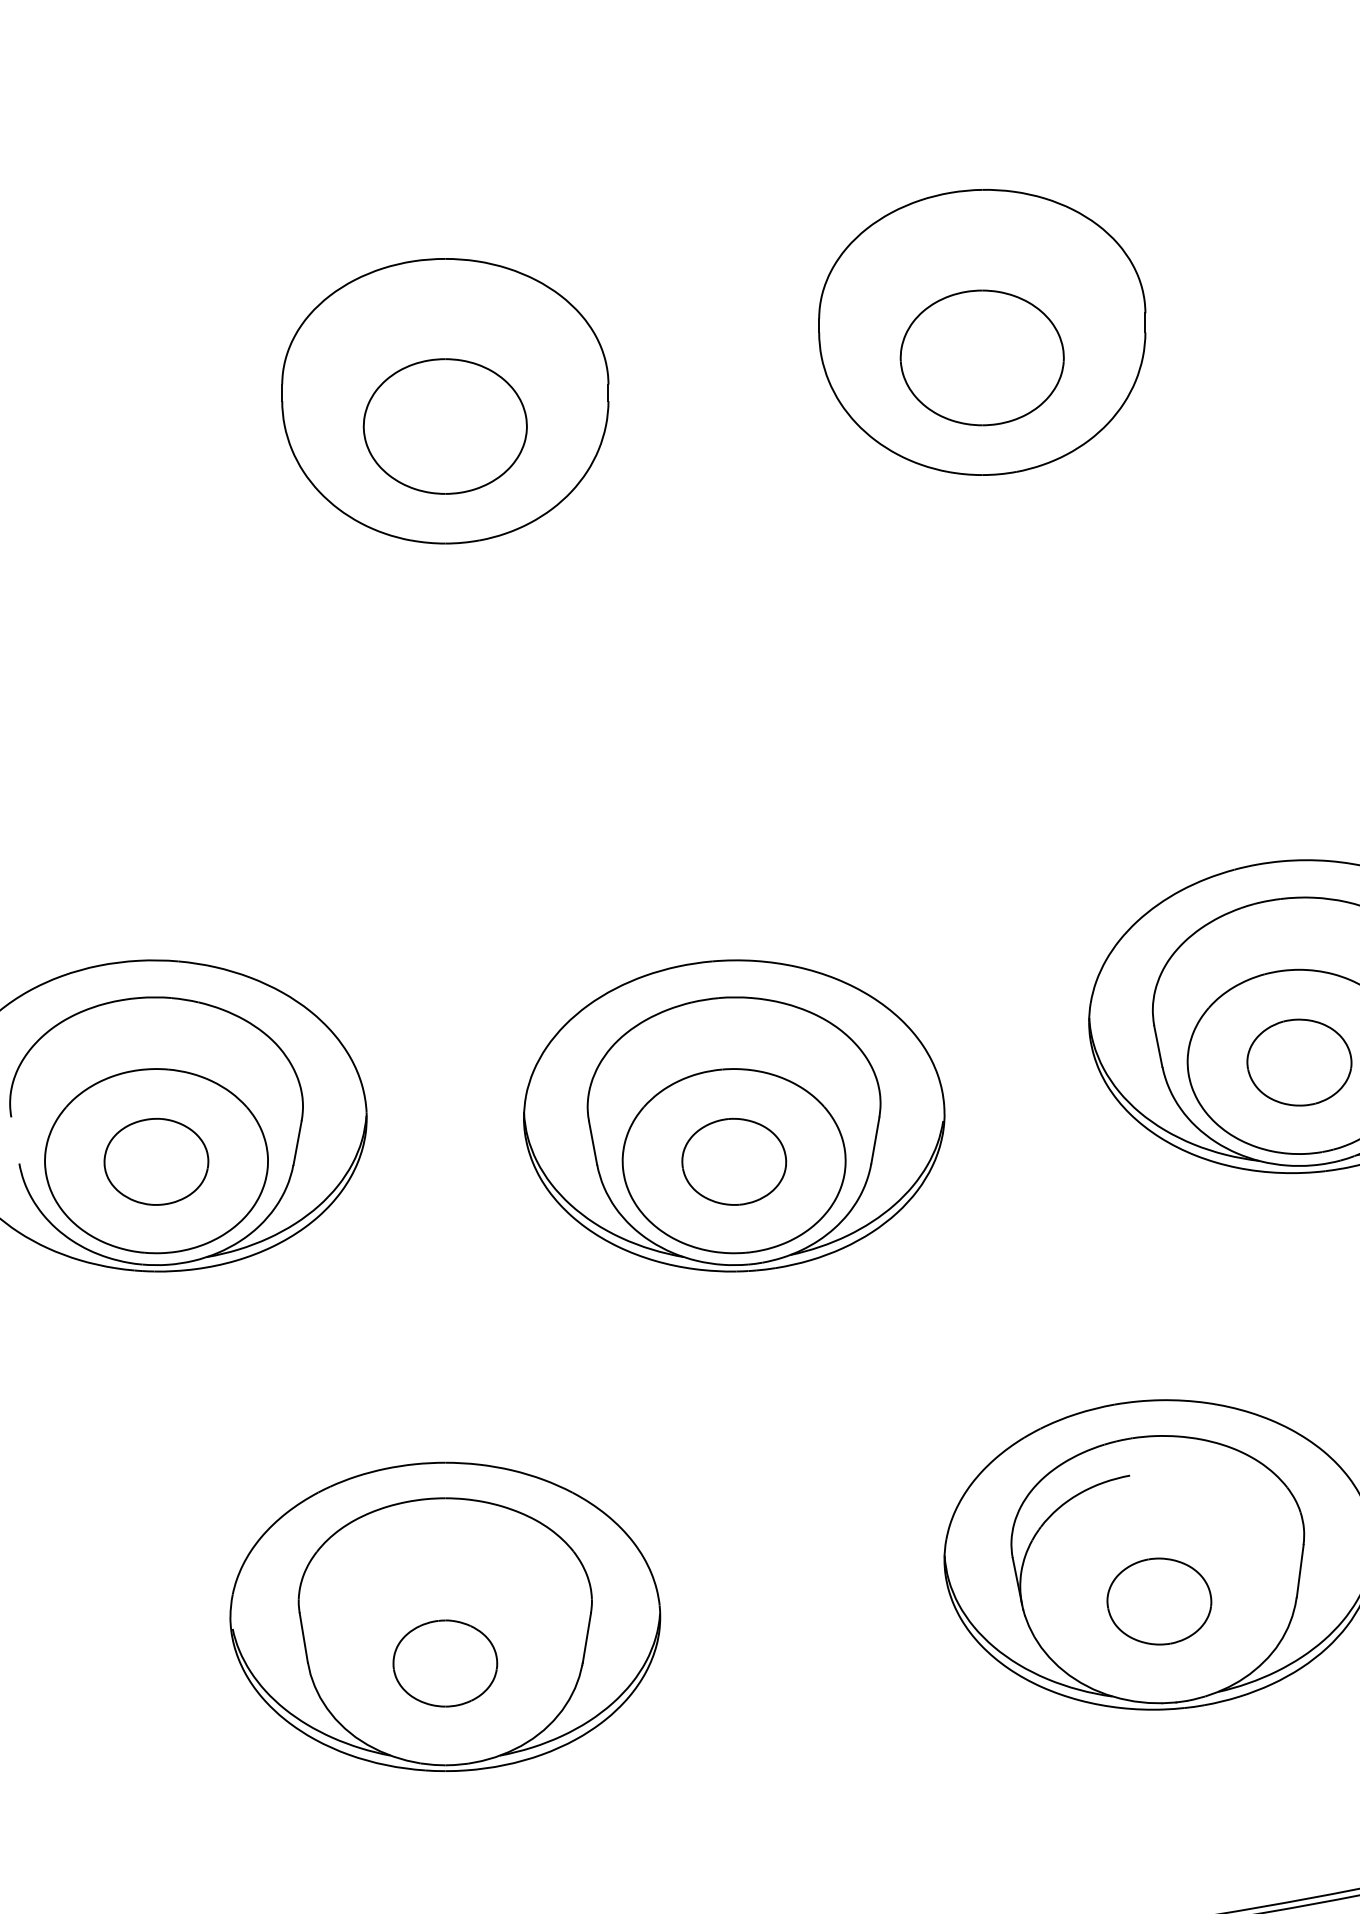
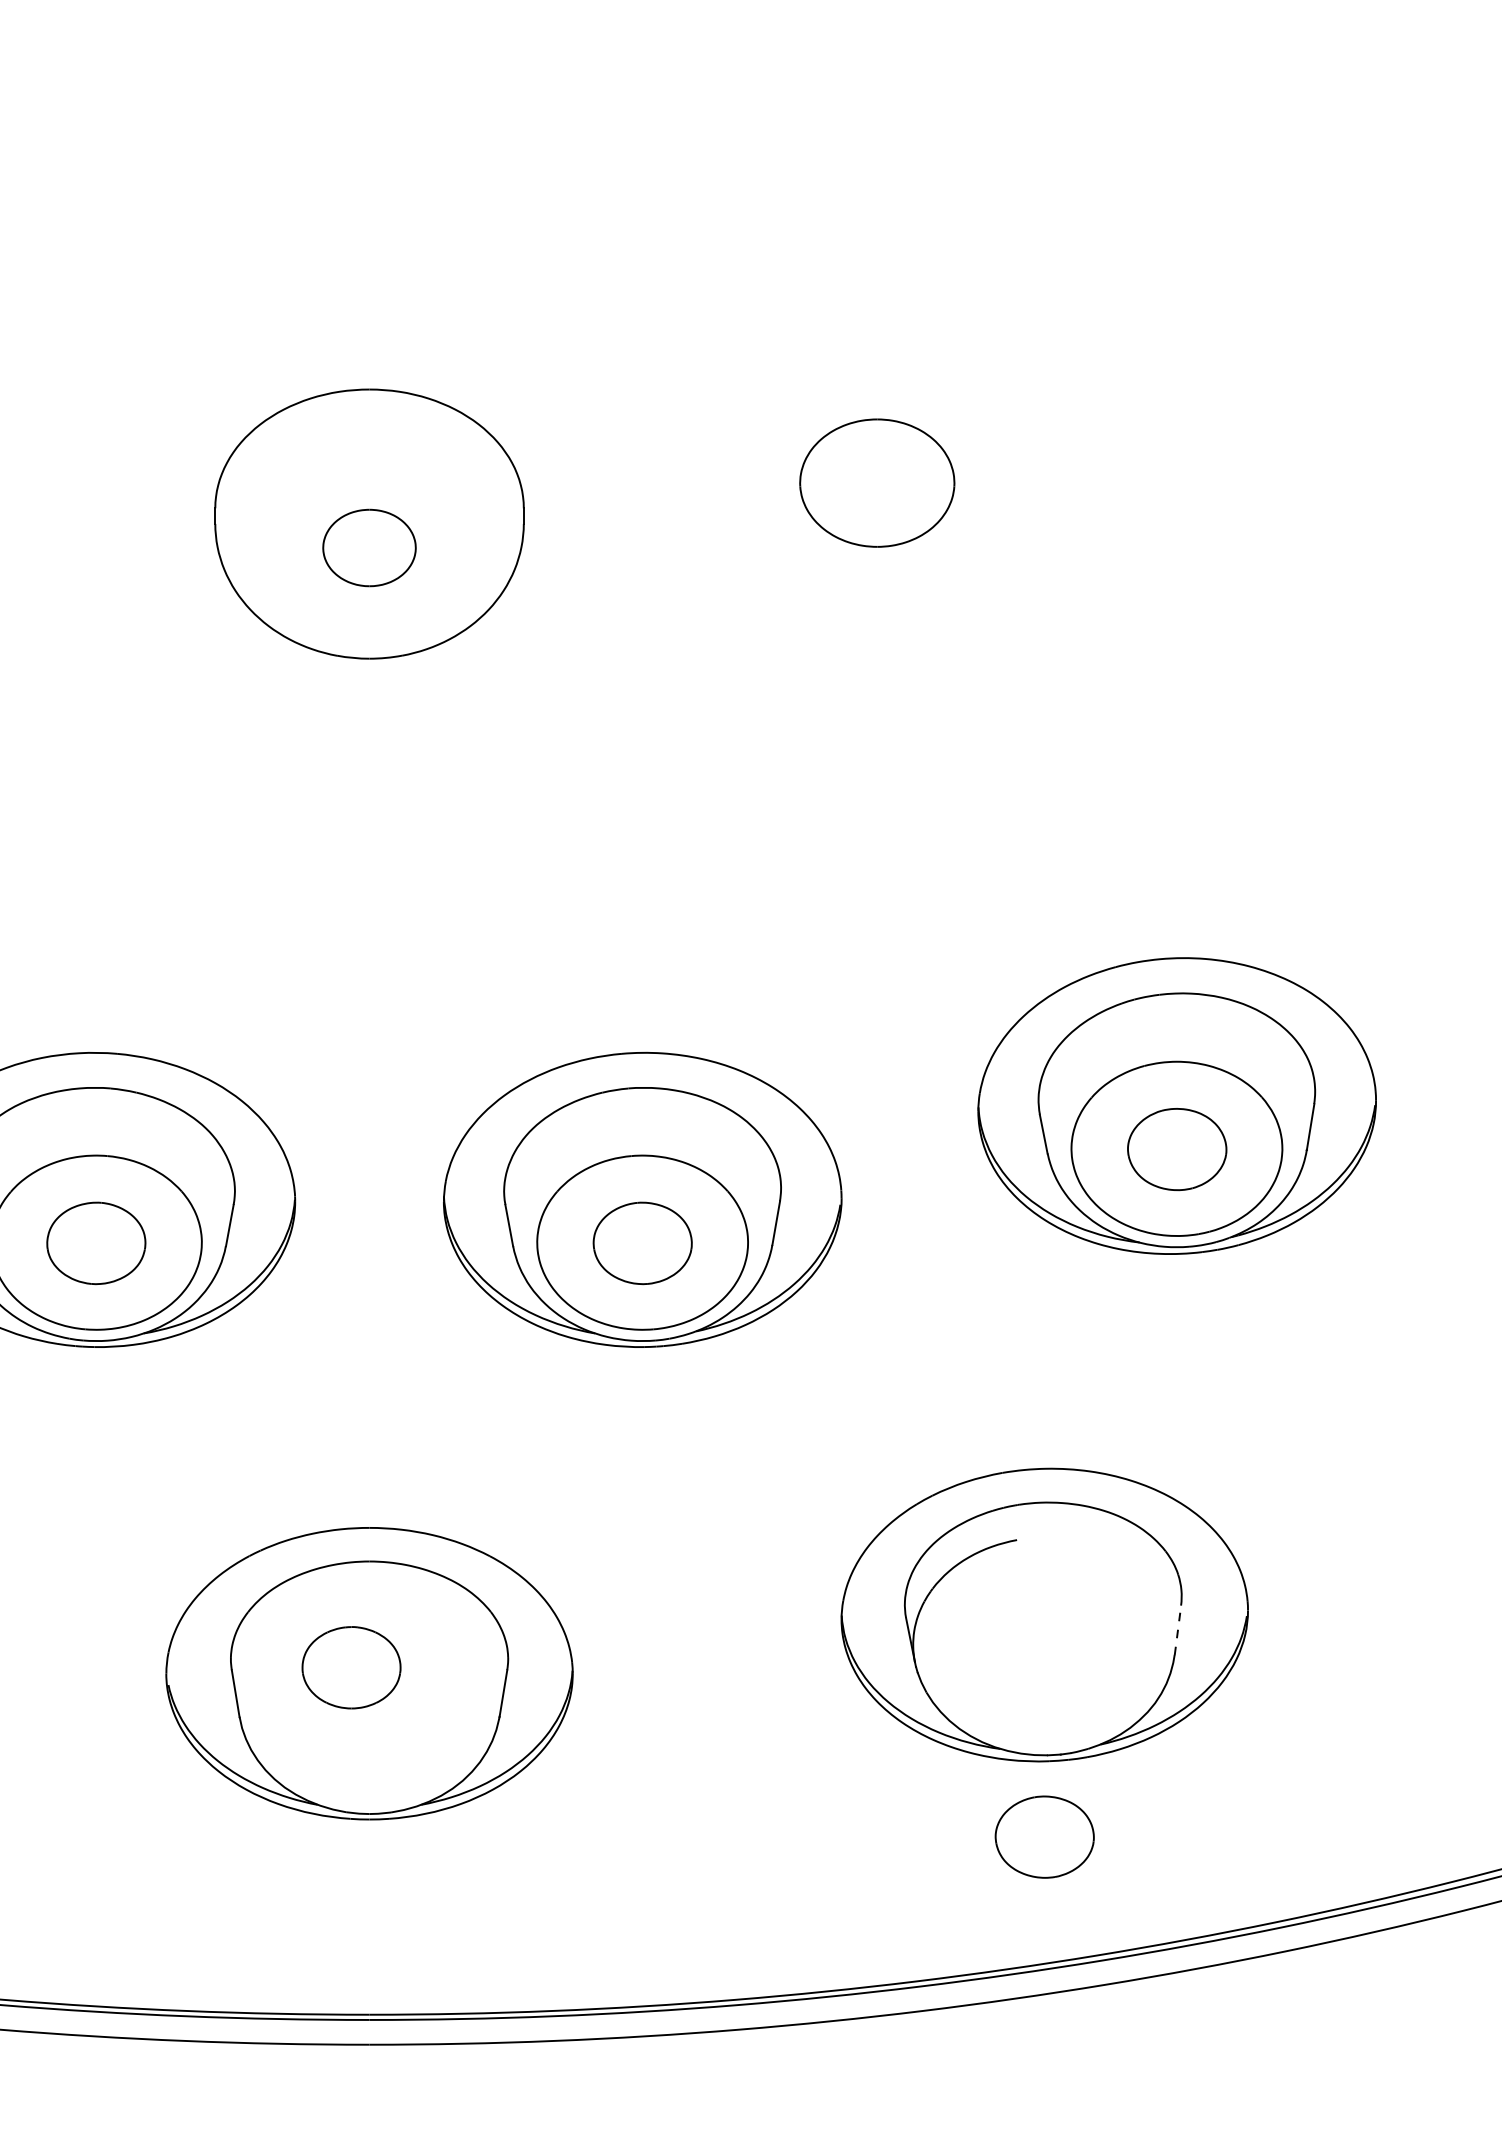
part: (982, 331) -> (877, 458), removed
part: (445, 425) -> (369, 547), size x0.6
line: (1300, 1570) -> (1178, 1629), solid -> dashed
part: (1159, 1600) -> (1044, 1836), moved
part: (445, 1663) -> (351, 1667), moved

